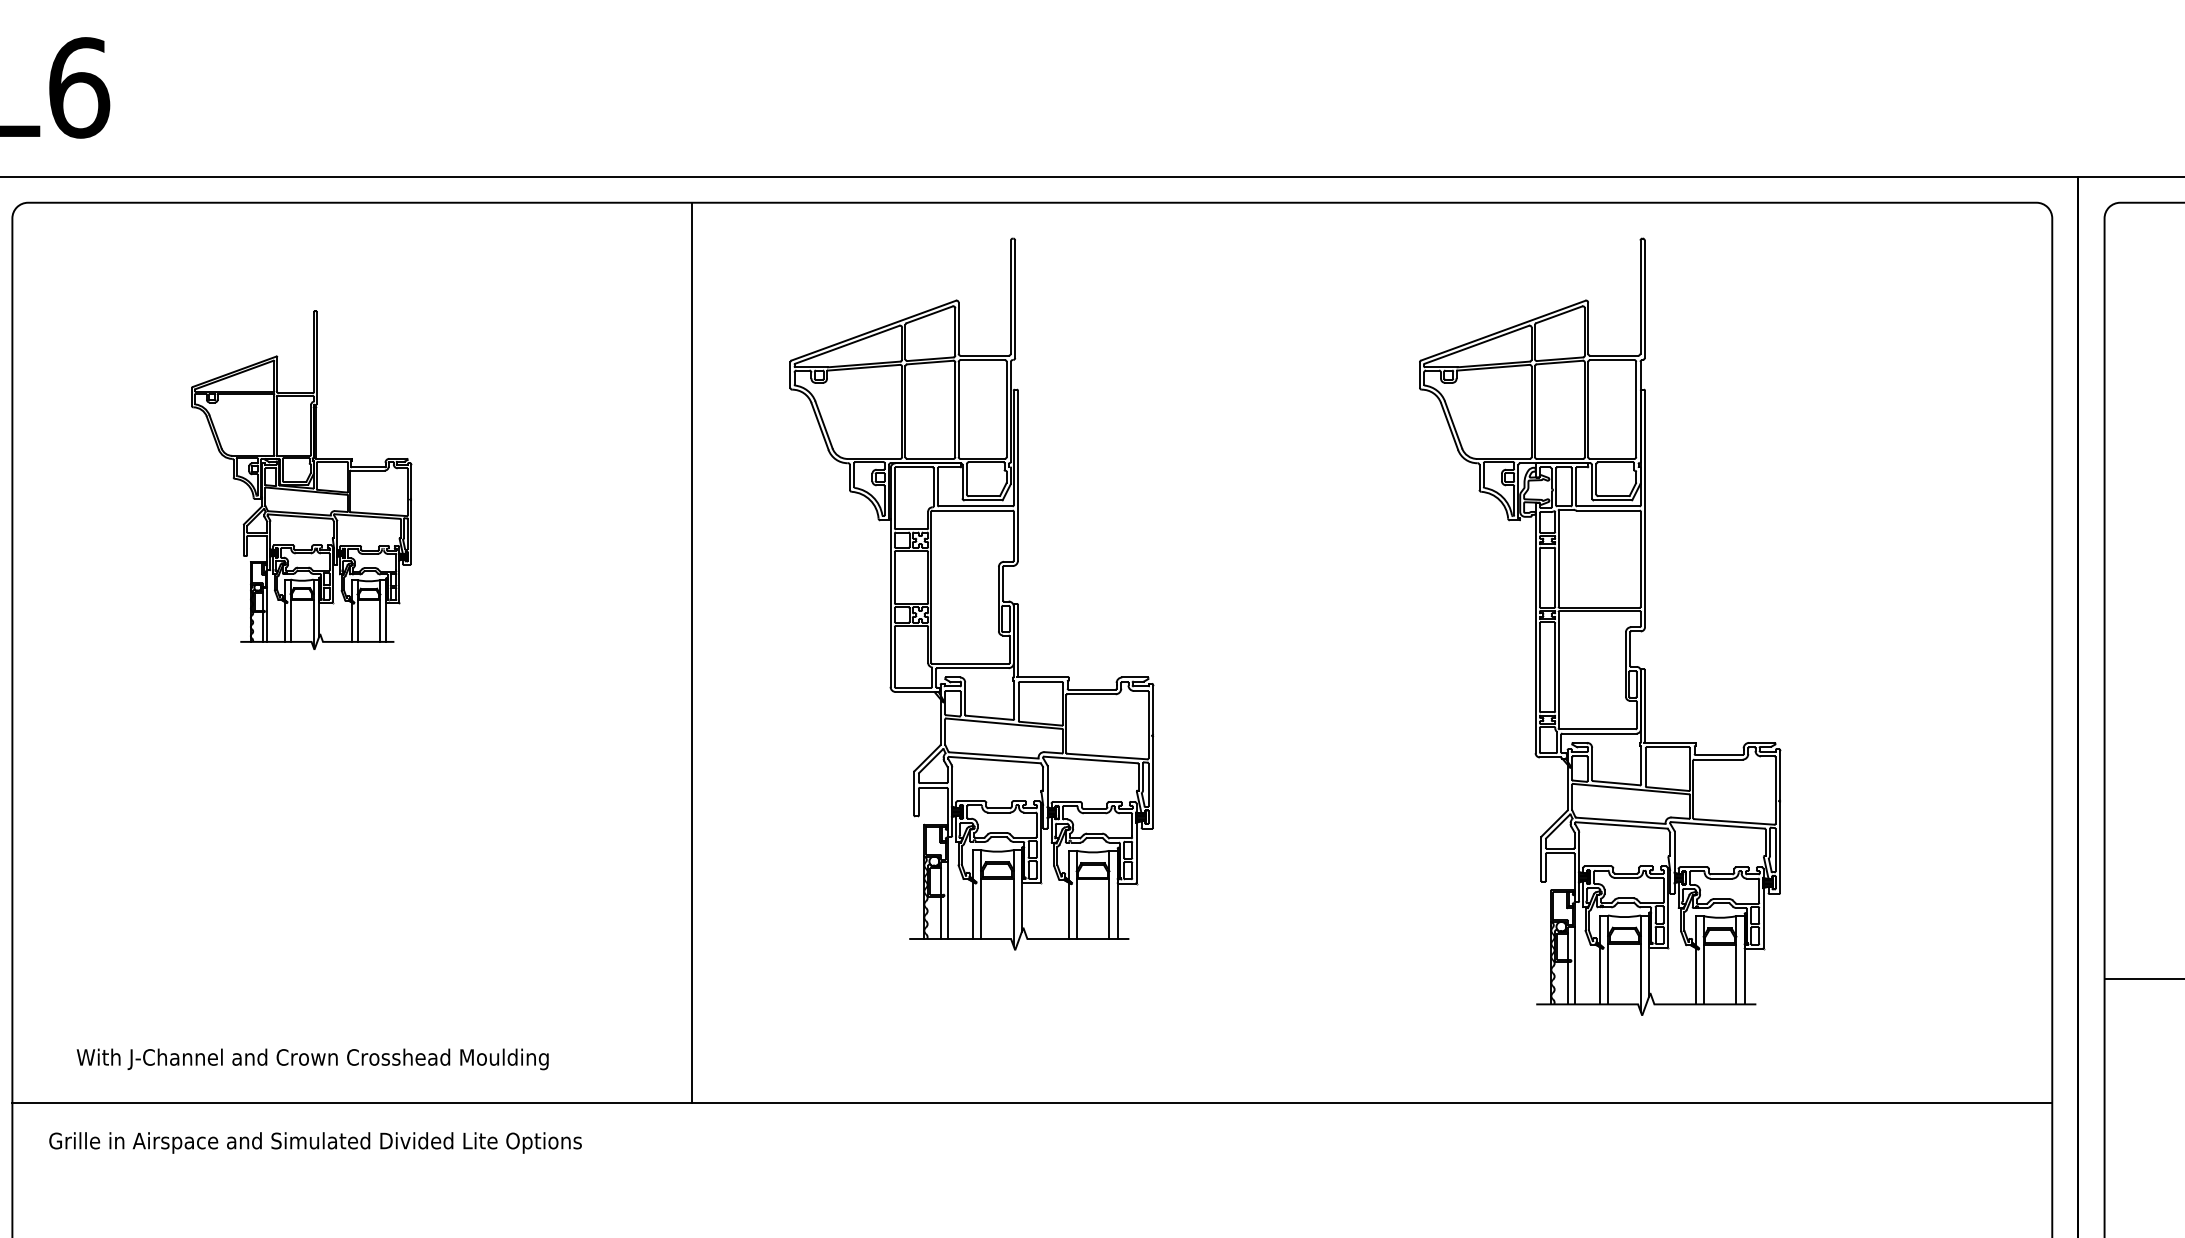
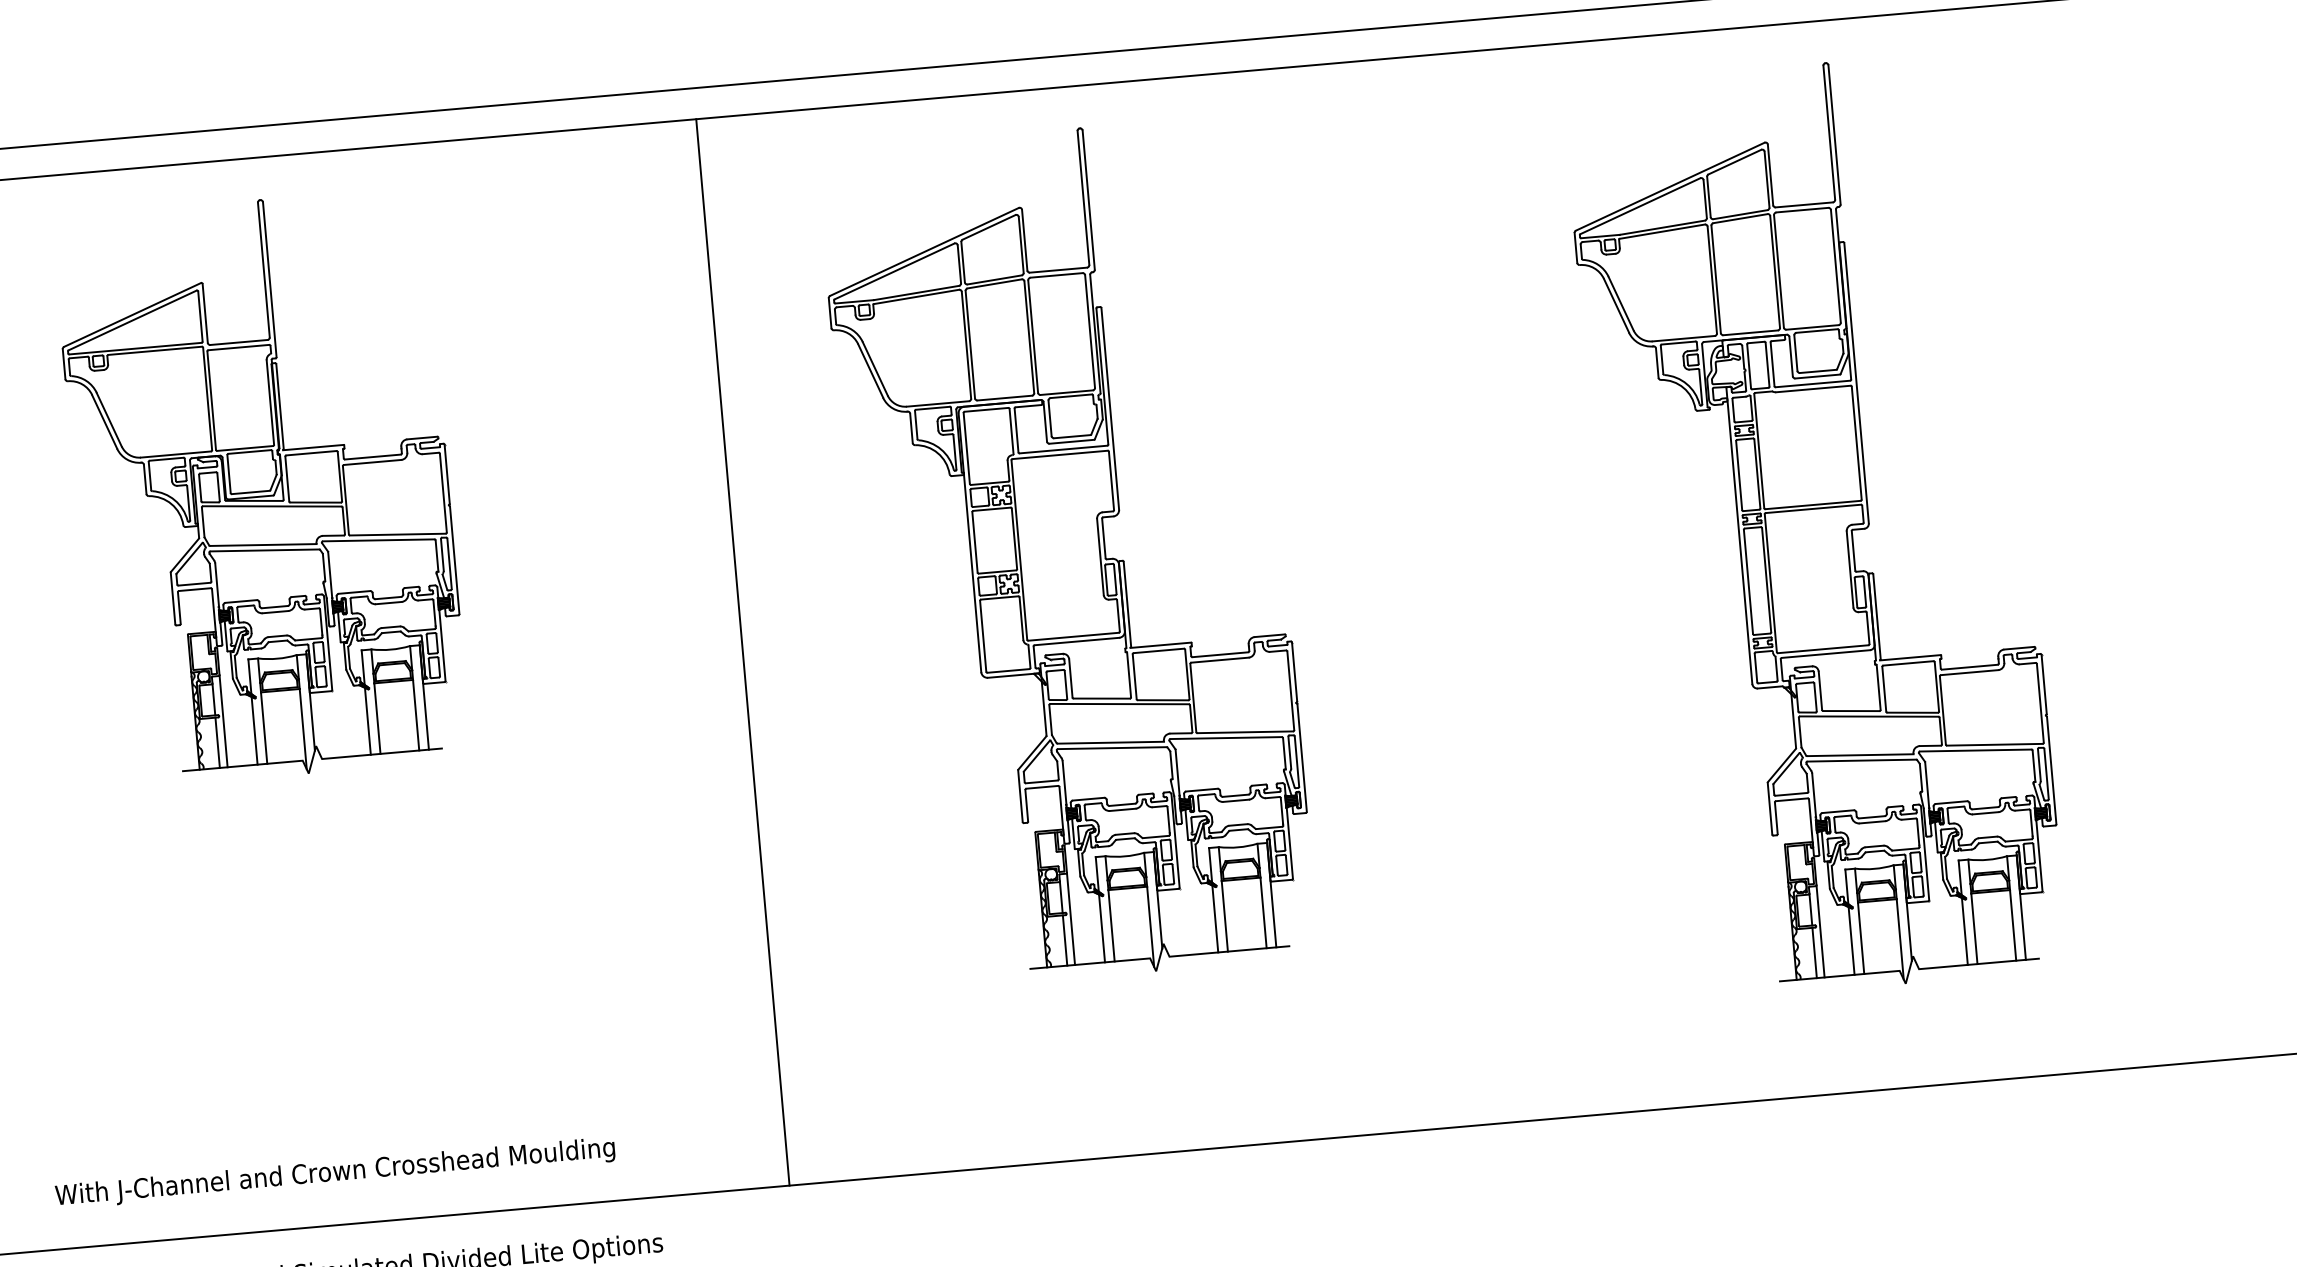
part: (301, 479) -> (261, 487), size x1.43

